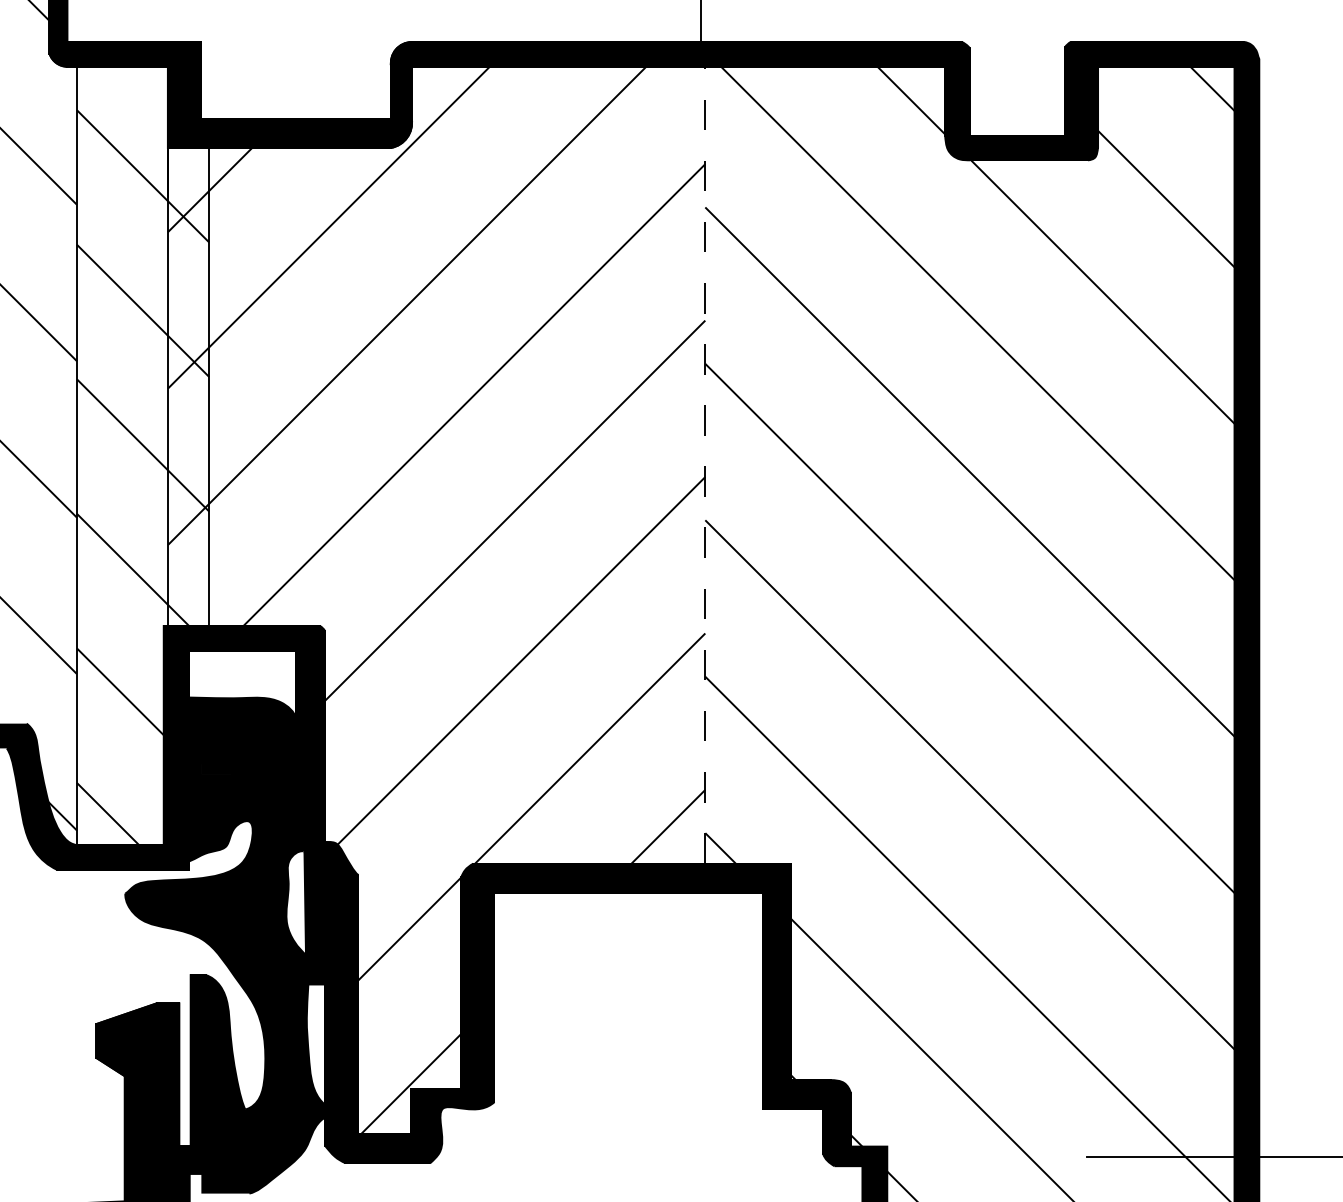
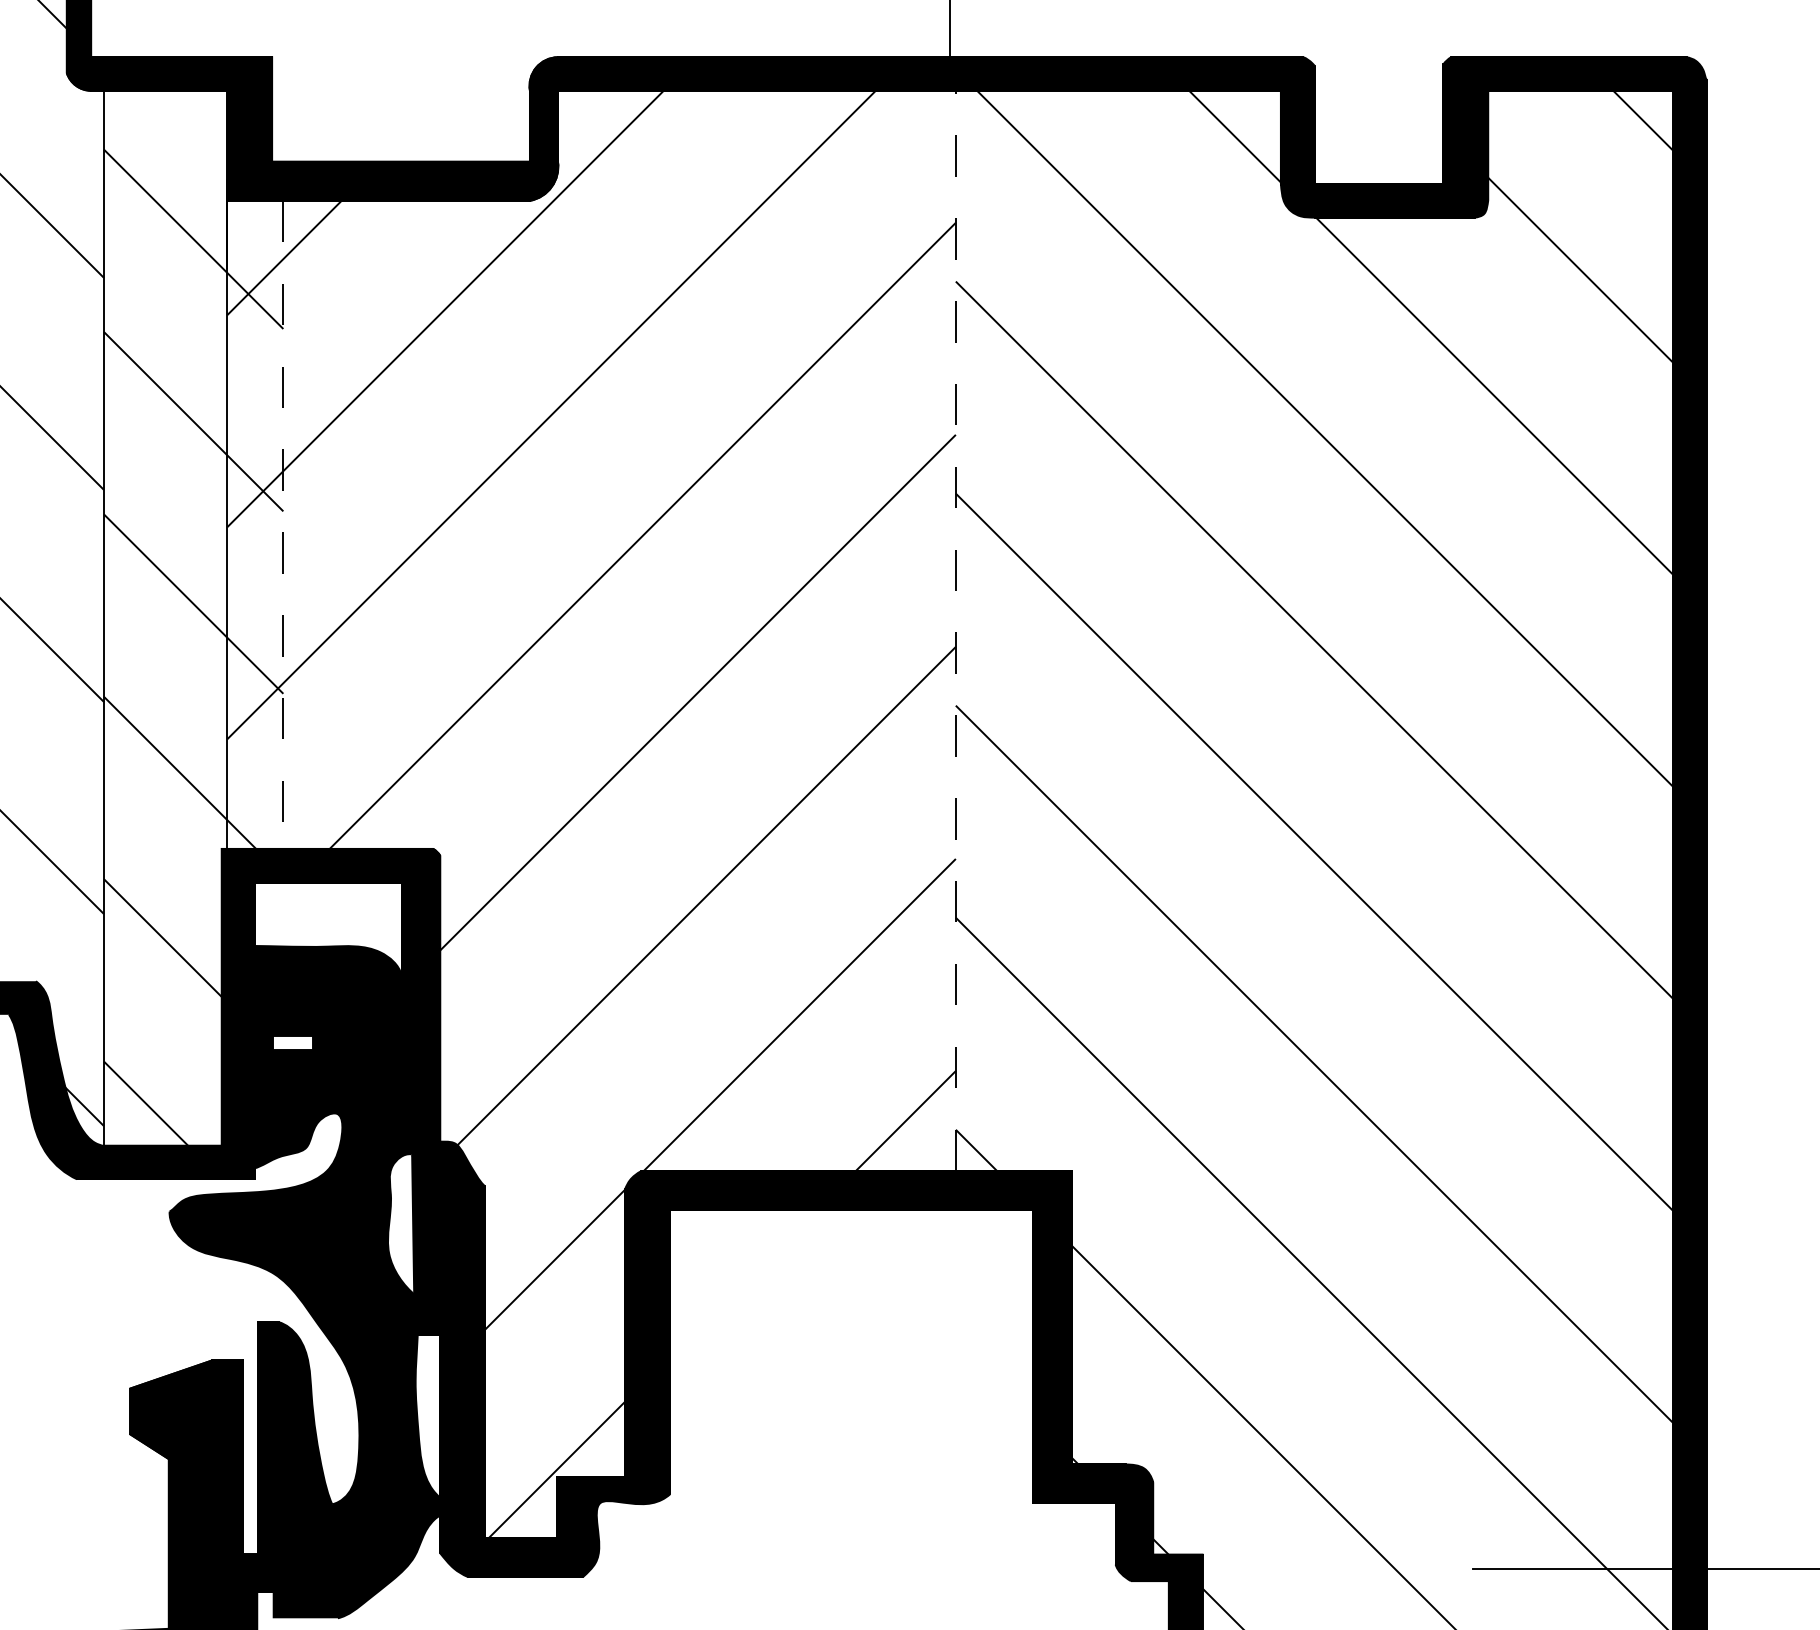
line: (209, 387) -> (283, 525), solid -> dashed
fill: (215, 768) -> (292, 1042), removed

